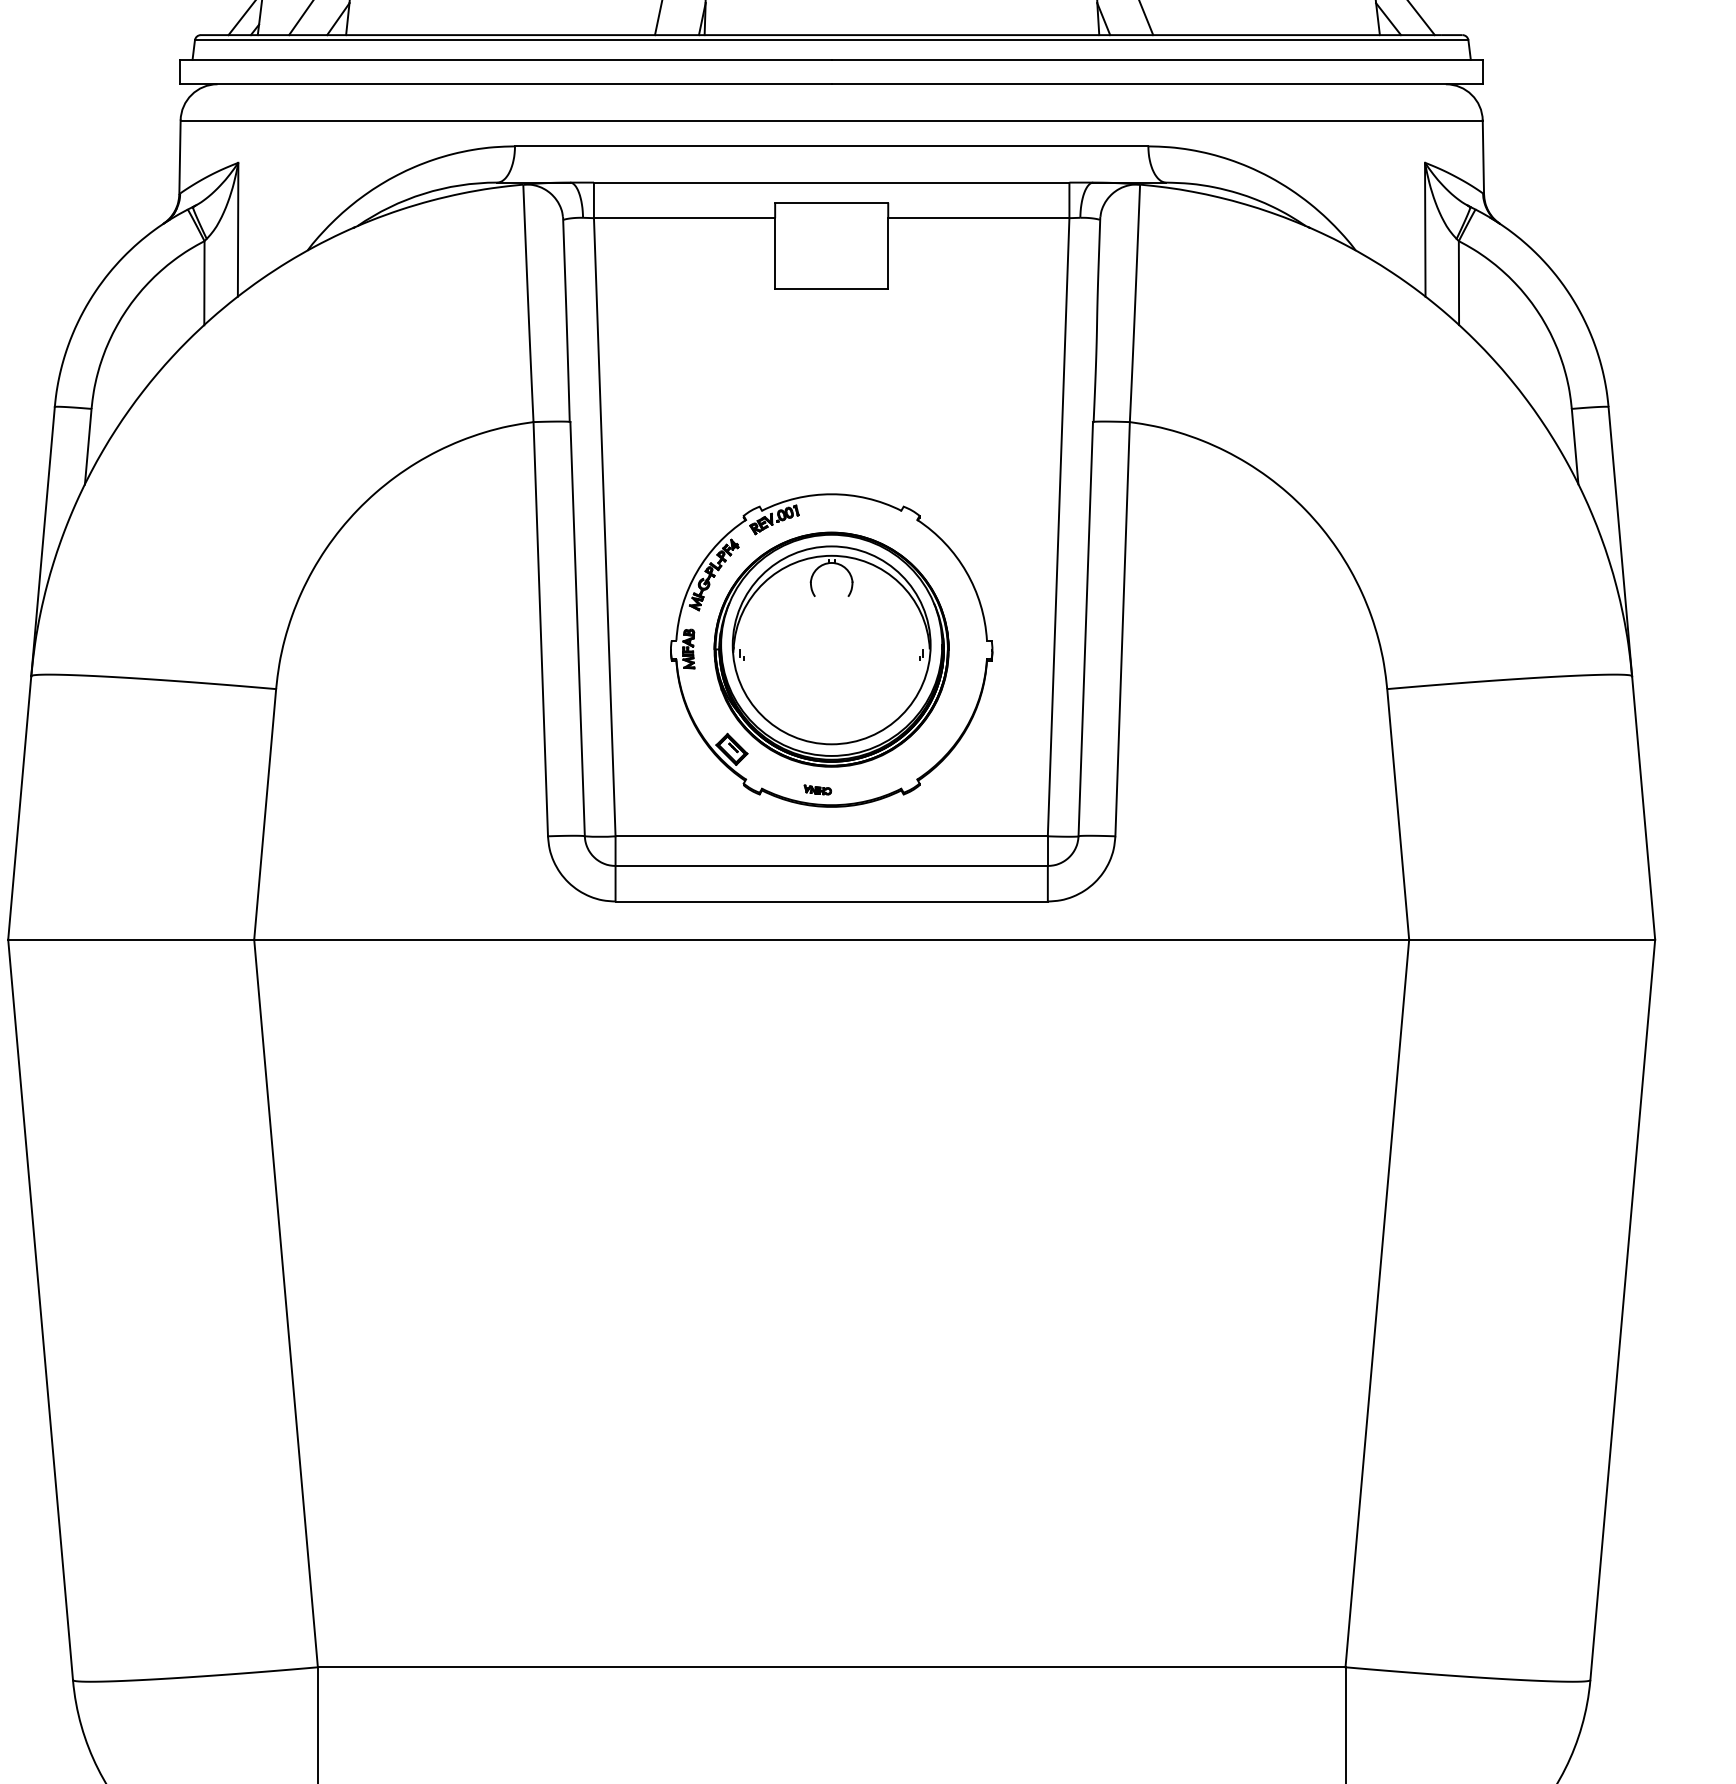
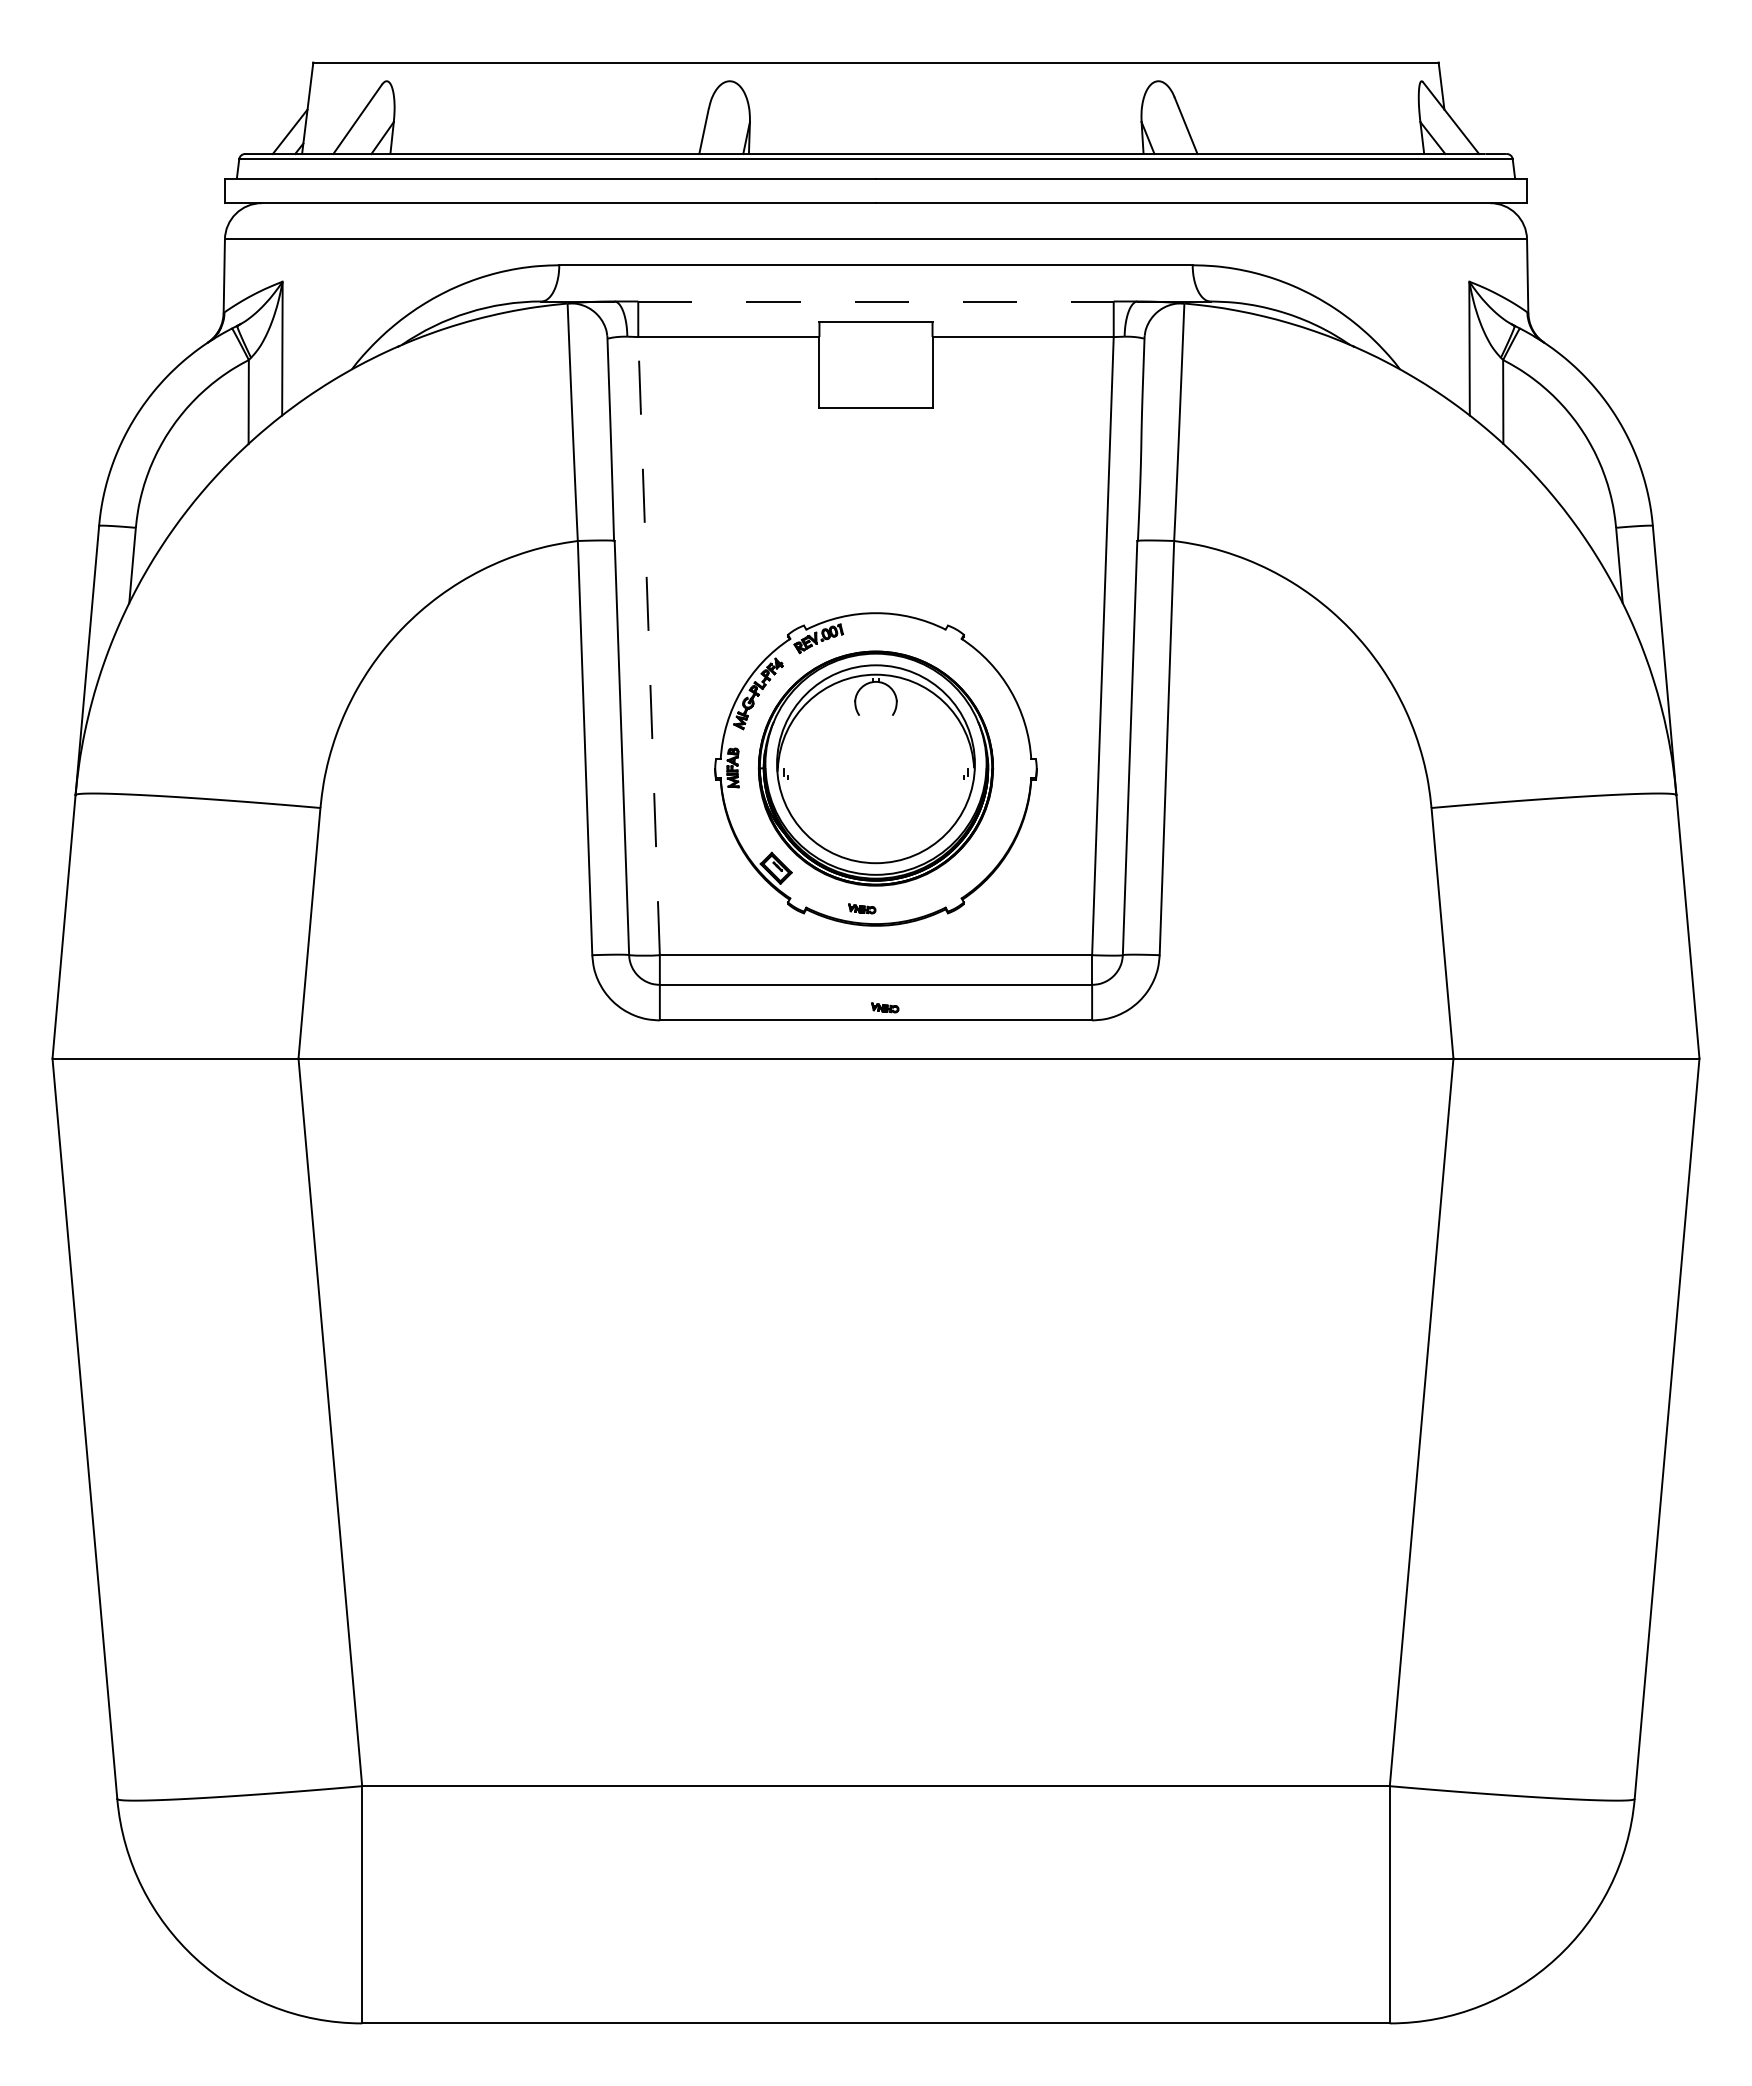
line: (831, 182) -> (875, 301), solid -> dashed
line: (605, 526) -> (649, 645), solid -> dashed
part: (841, 888) -> (885, 1007), added

